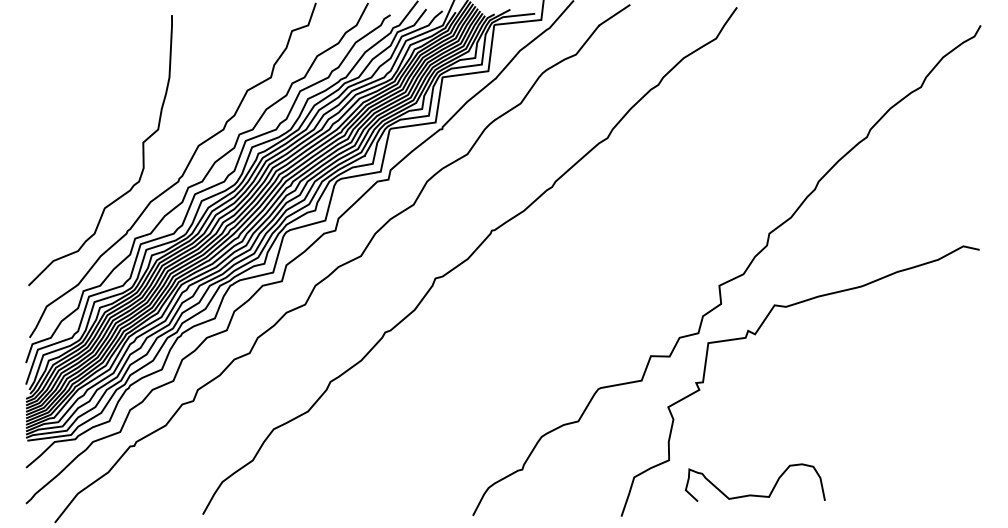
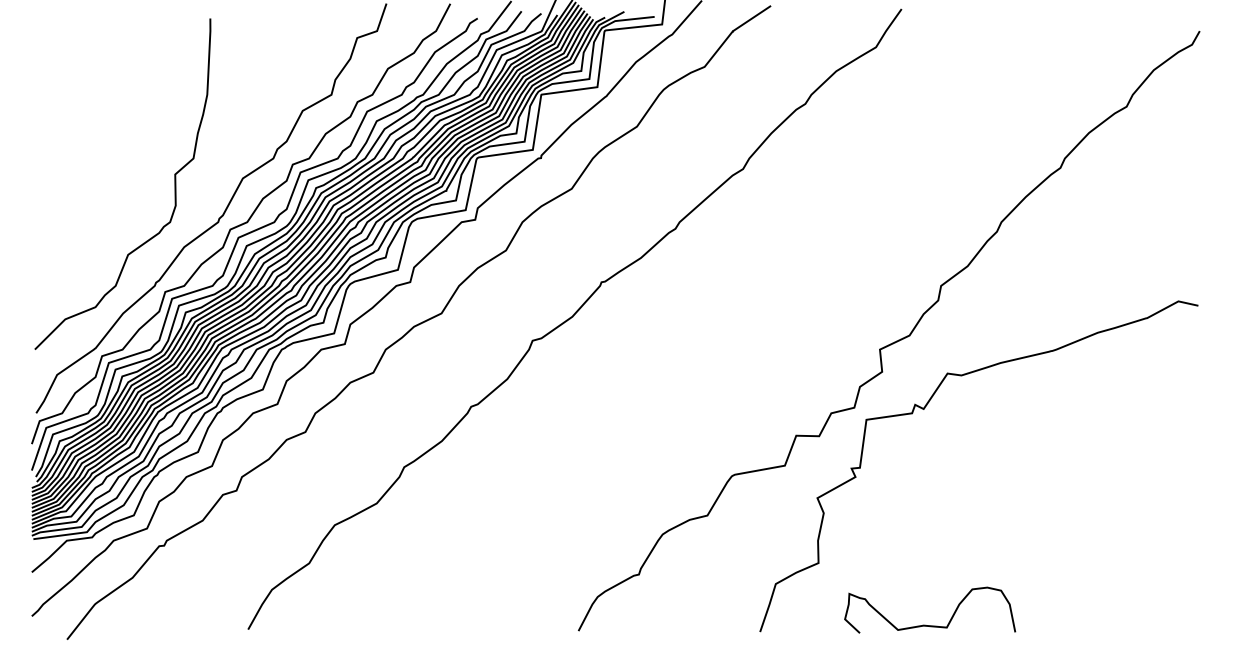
curve: (754, 494) -> (929, 624), moved

